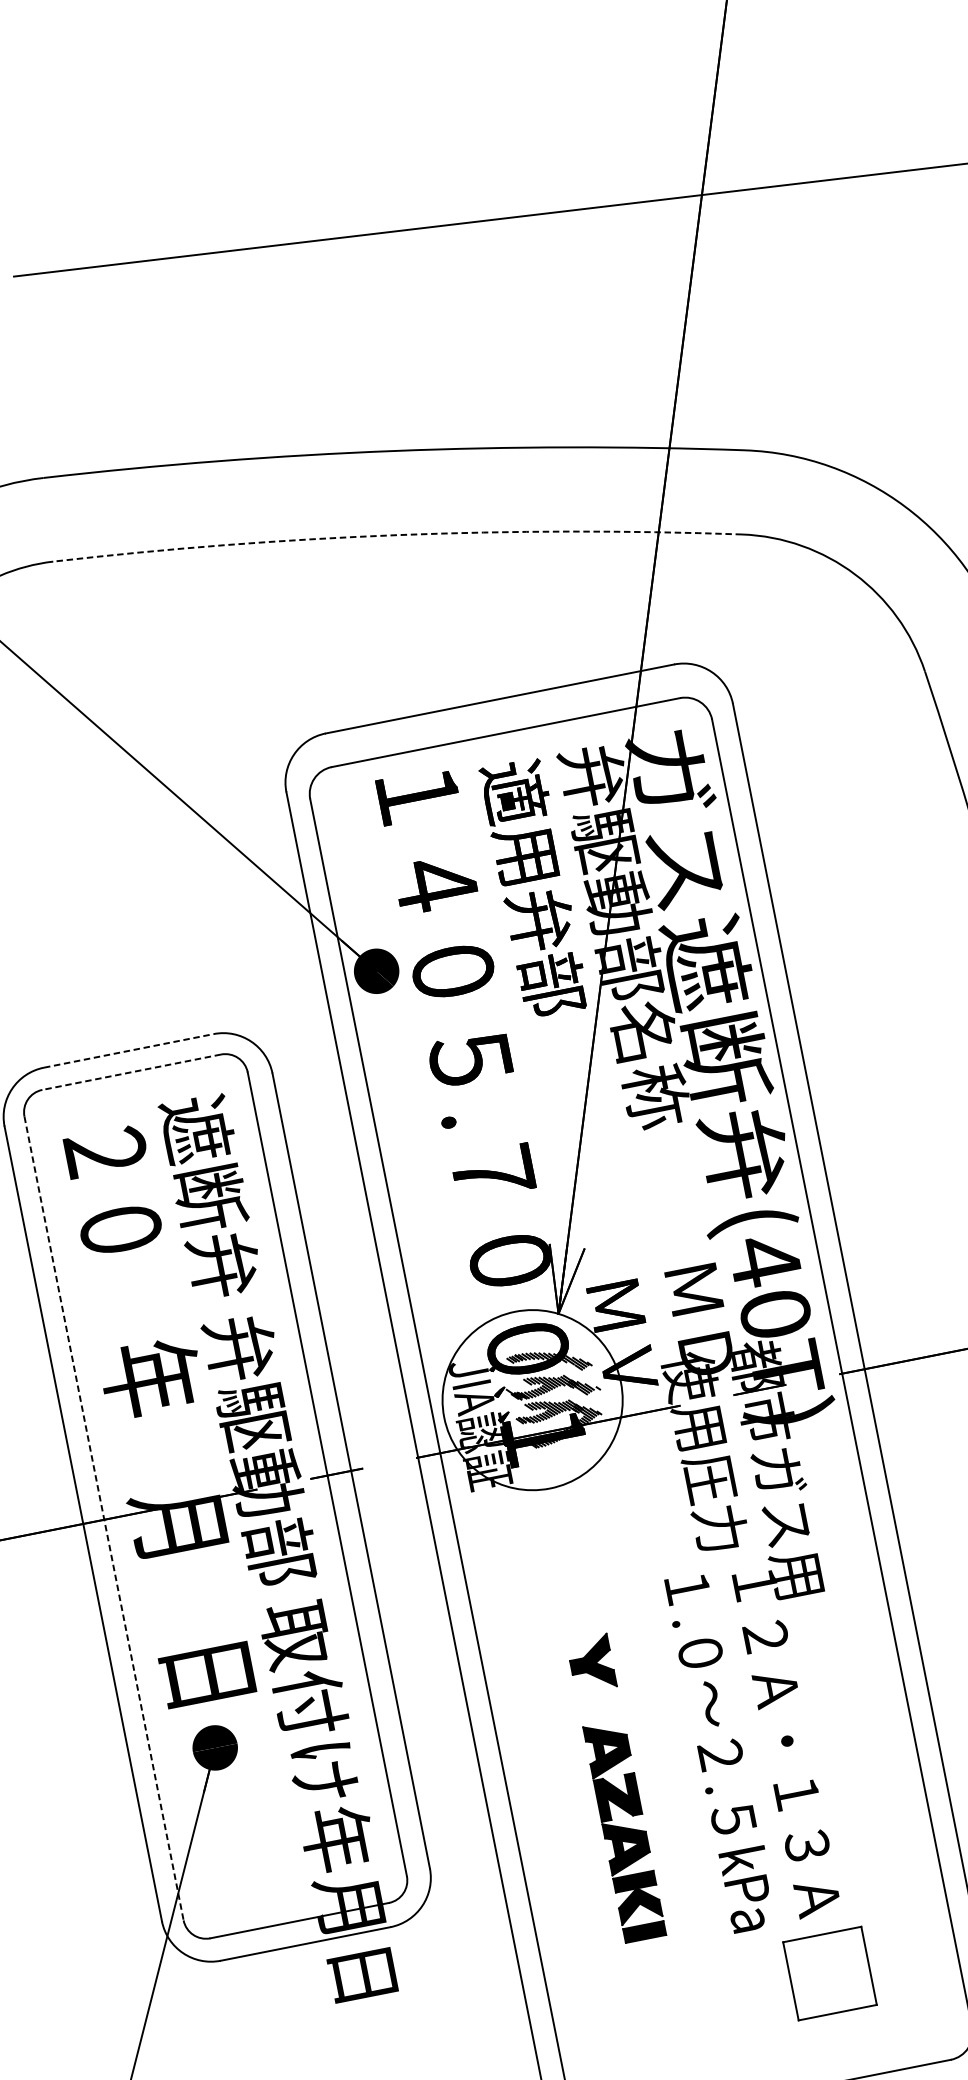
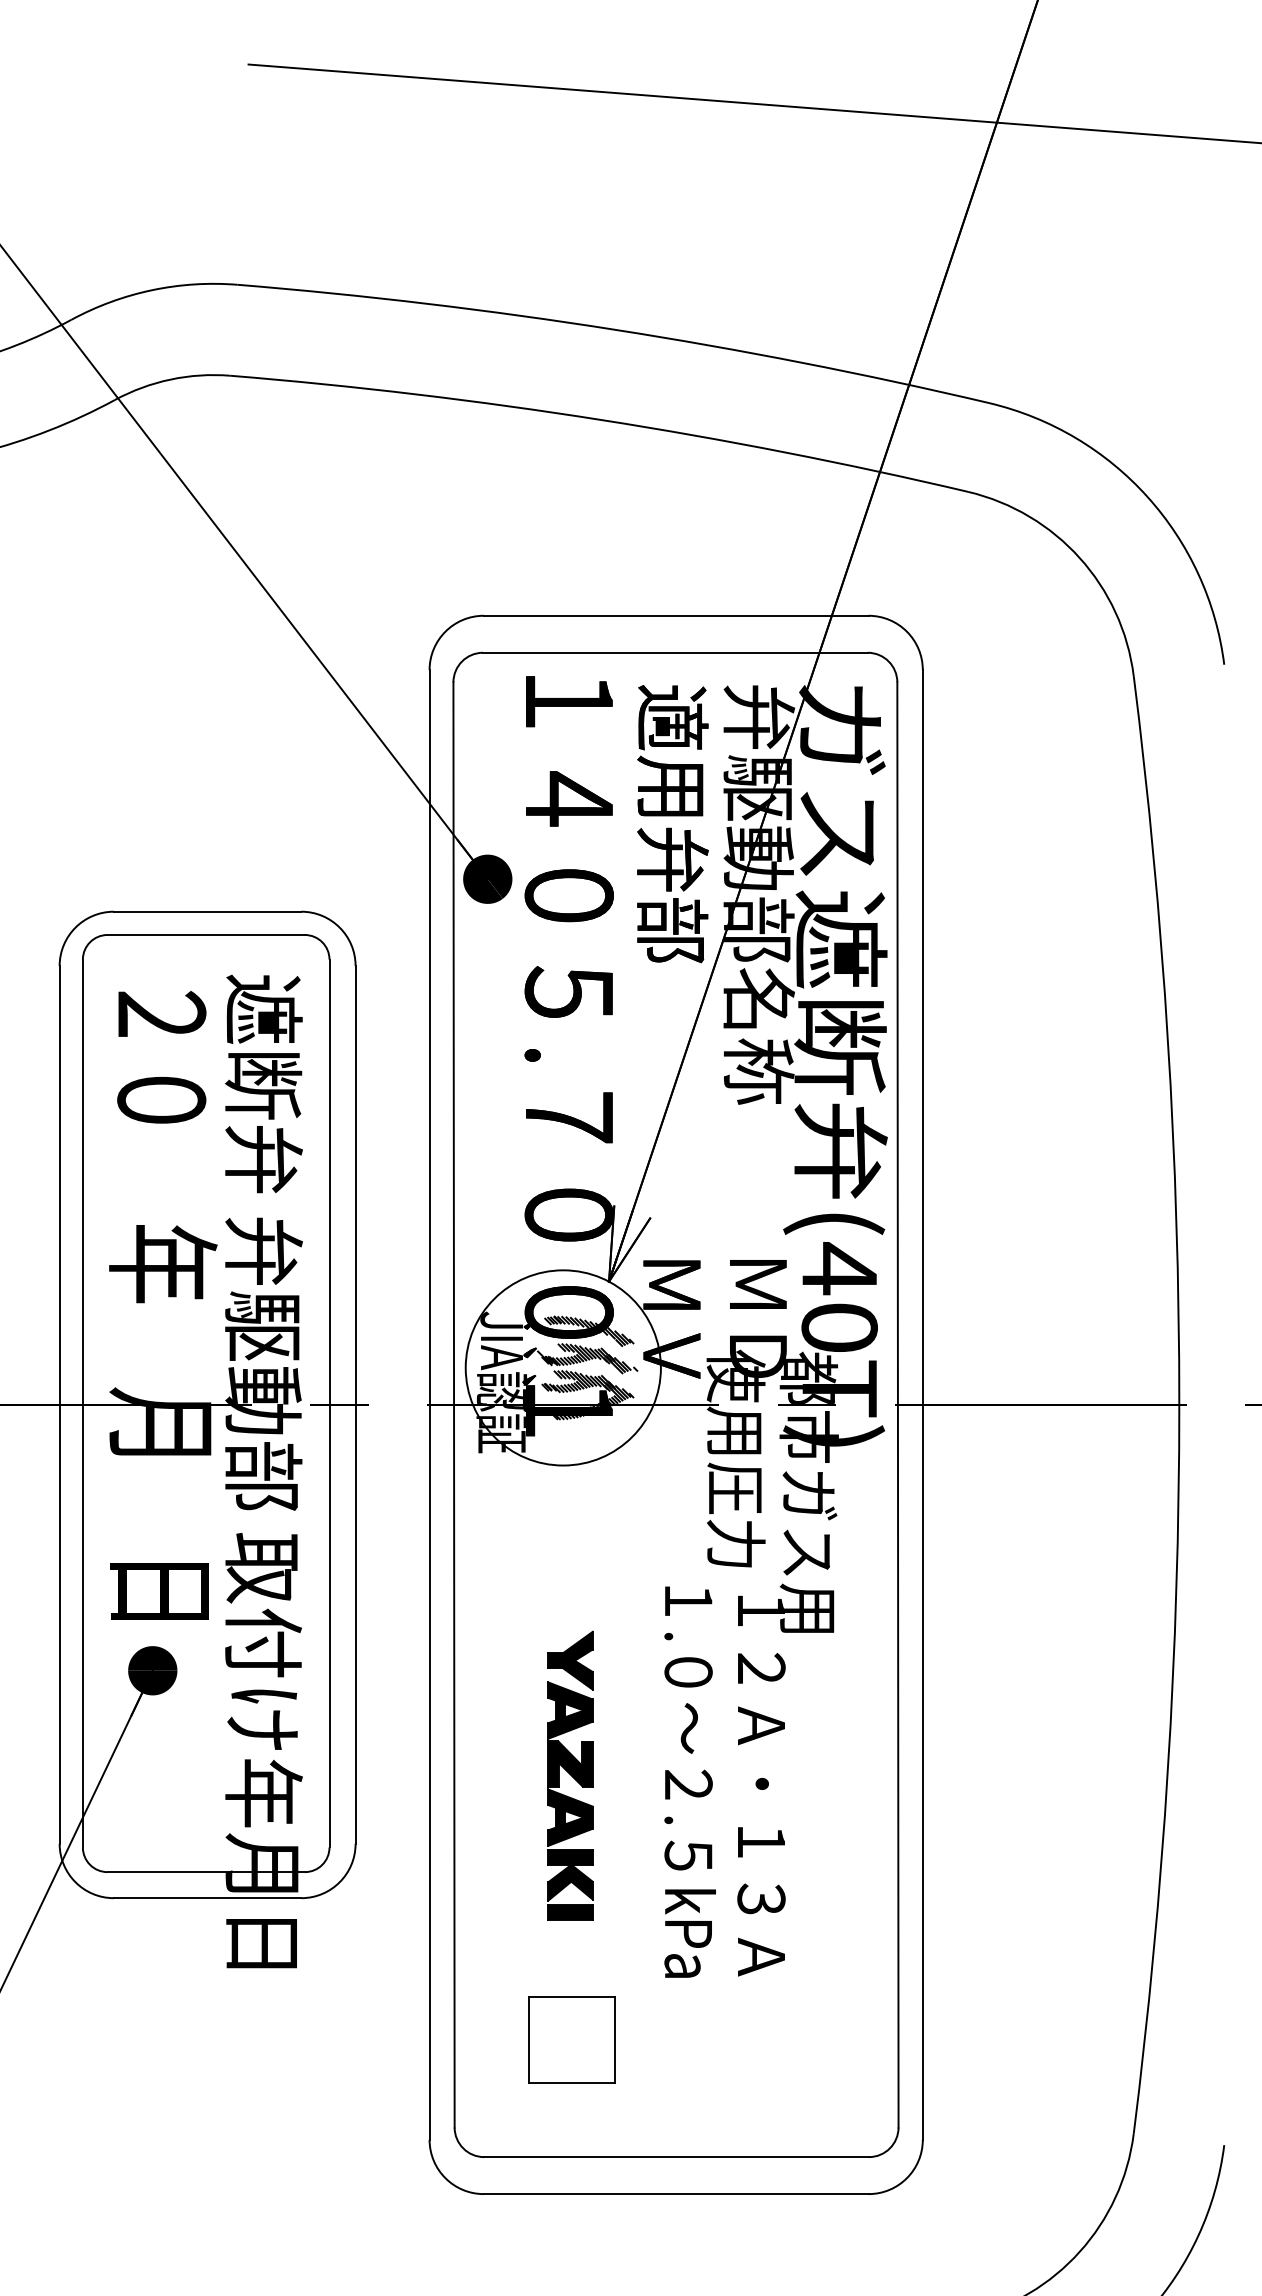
arc: (397, 534) -> (601, 419), dashed -> solid
line: (128, 1050) -> (207, 911), dashed -> solid
line: (132, 1072) -> (206, 935), dashed -> solid
line: (103, 1518) -> (82, 1403), dashed -> solid
part: (624, 1830) -> (570, 1800), moved
part: (829, 1973) -> (571, 2039), moved

